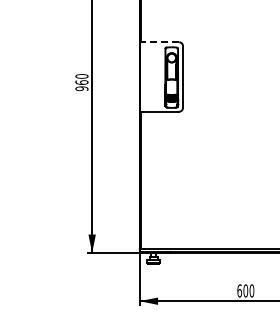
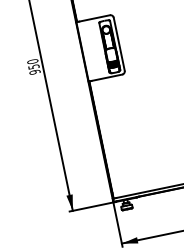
line: (161, 42) -> (94, 18), dashed -> solid
text: (81, 82) -> (33, 66), 960 -> 950

